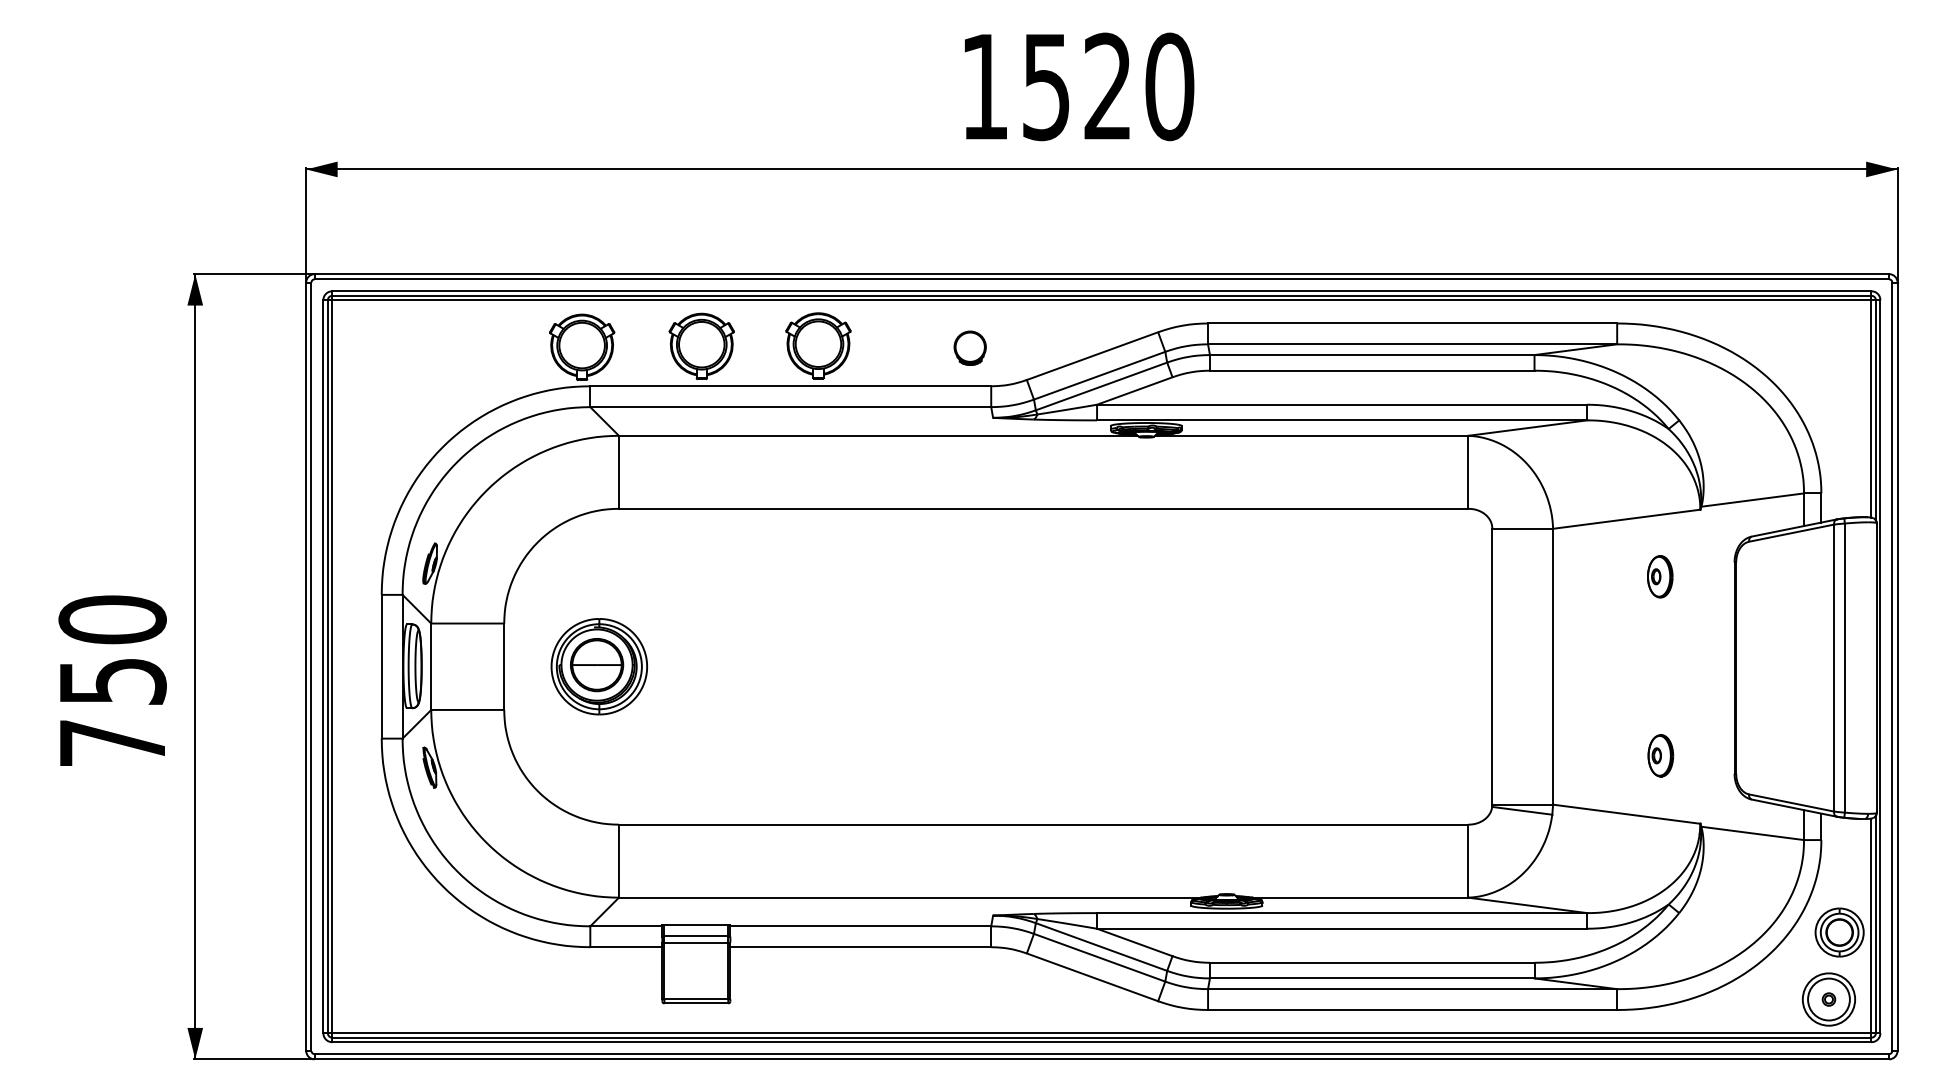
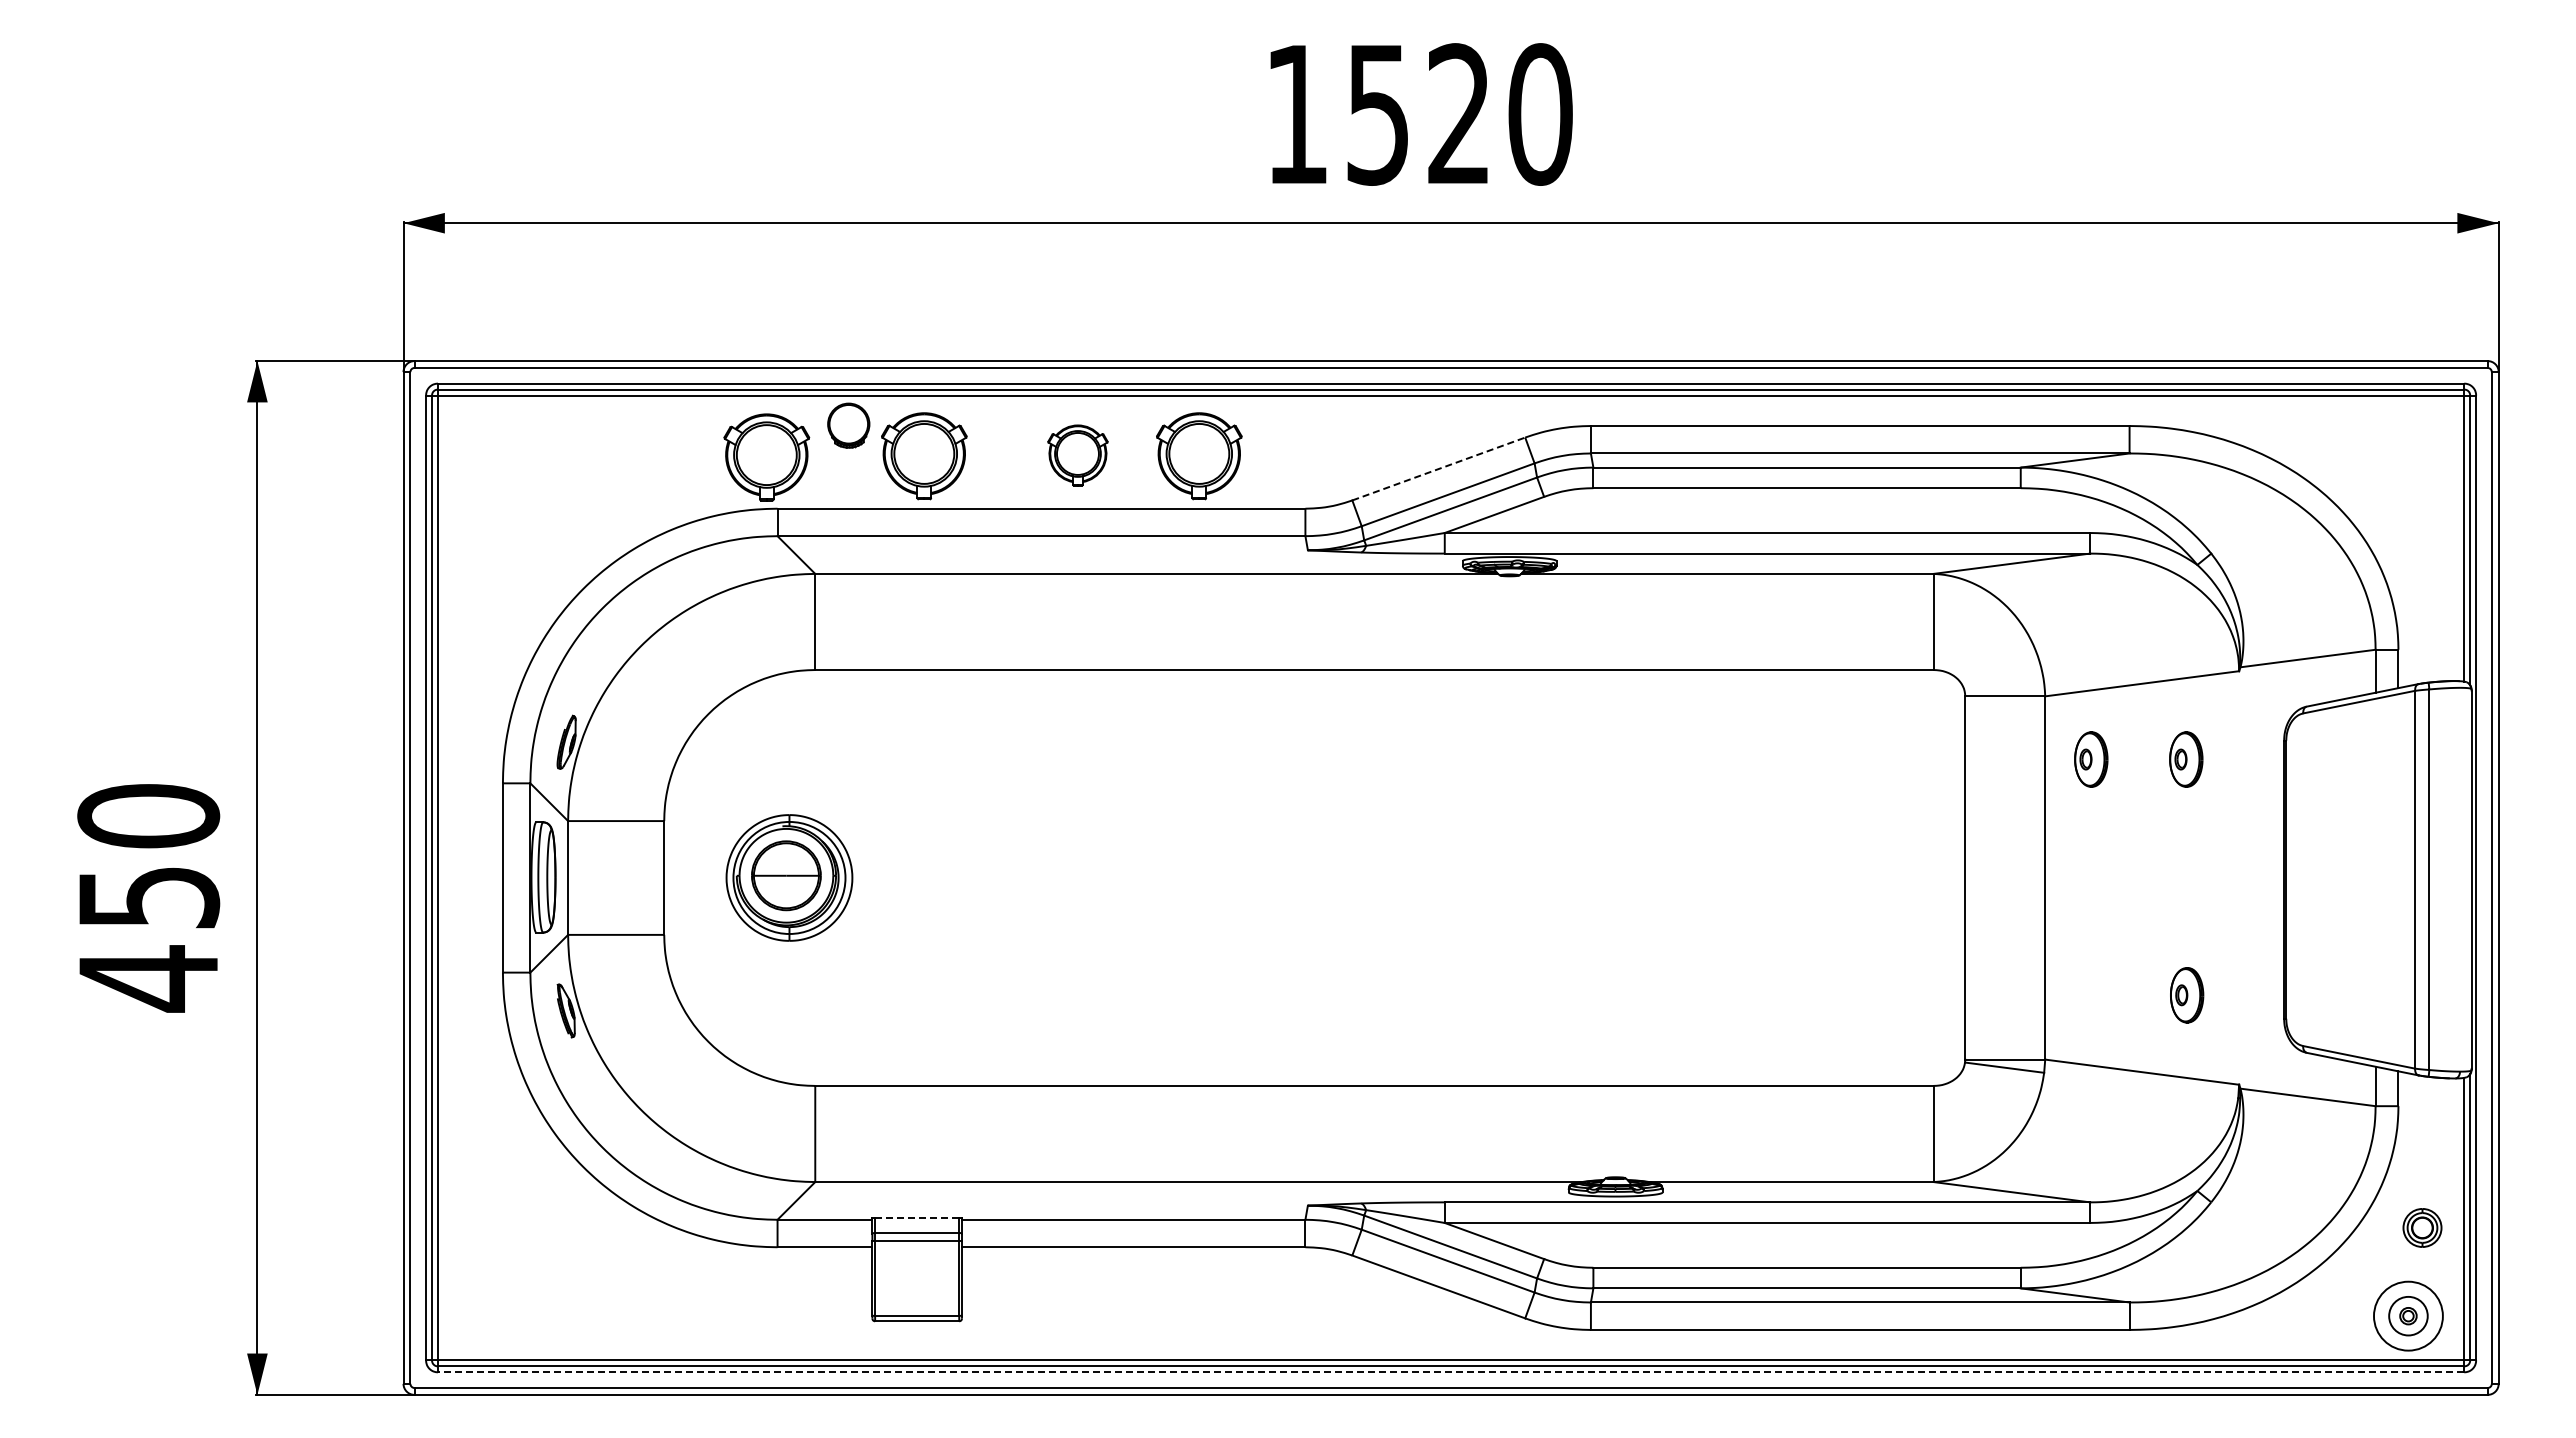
part: (818, 345) -> (1077, 455), size x0.7
part: (910, 346) -> (1199, 456), added
part: (970, 348) -> (848, 425), moved
line: (1092, 356) -> (1438, 469), solid -> dashed
part: (1588, 576) -> (2091, 759), added
text: (112, 743) -> (148, 978), 750 -> 450
line: (695, 924) -> (916, 1217), solid -> dashed
part: (1839, 932) -> (2422, 1227), size x0.6
circle: (1829, 999) -> (2408, 1315), size x0.7
line: (1101, 1042) -> (1450, 1372), solid -> dashed

